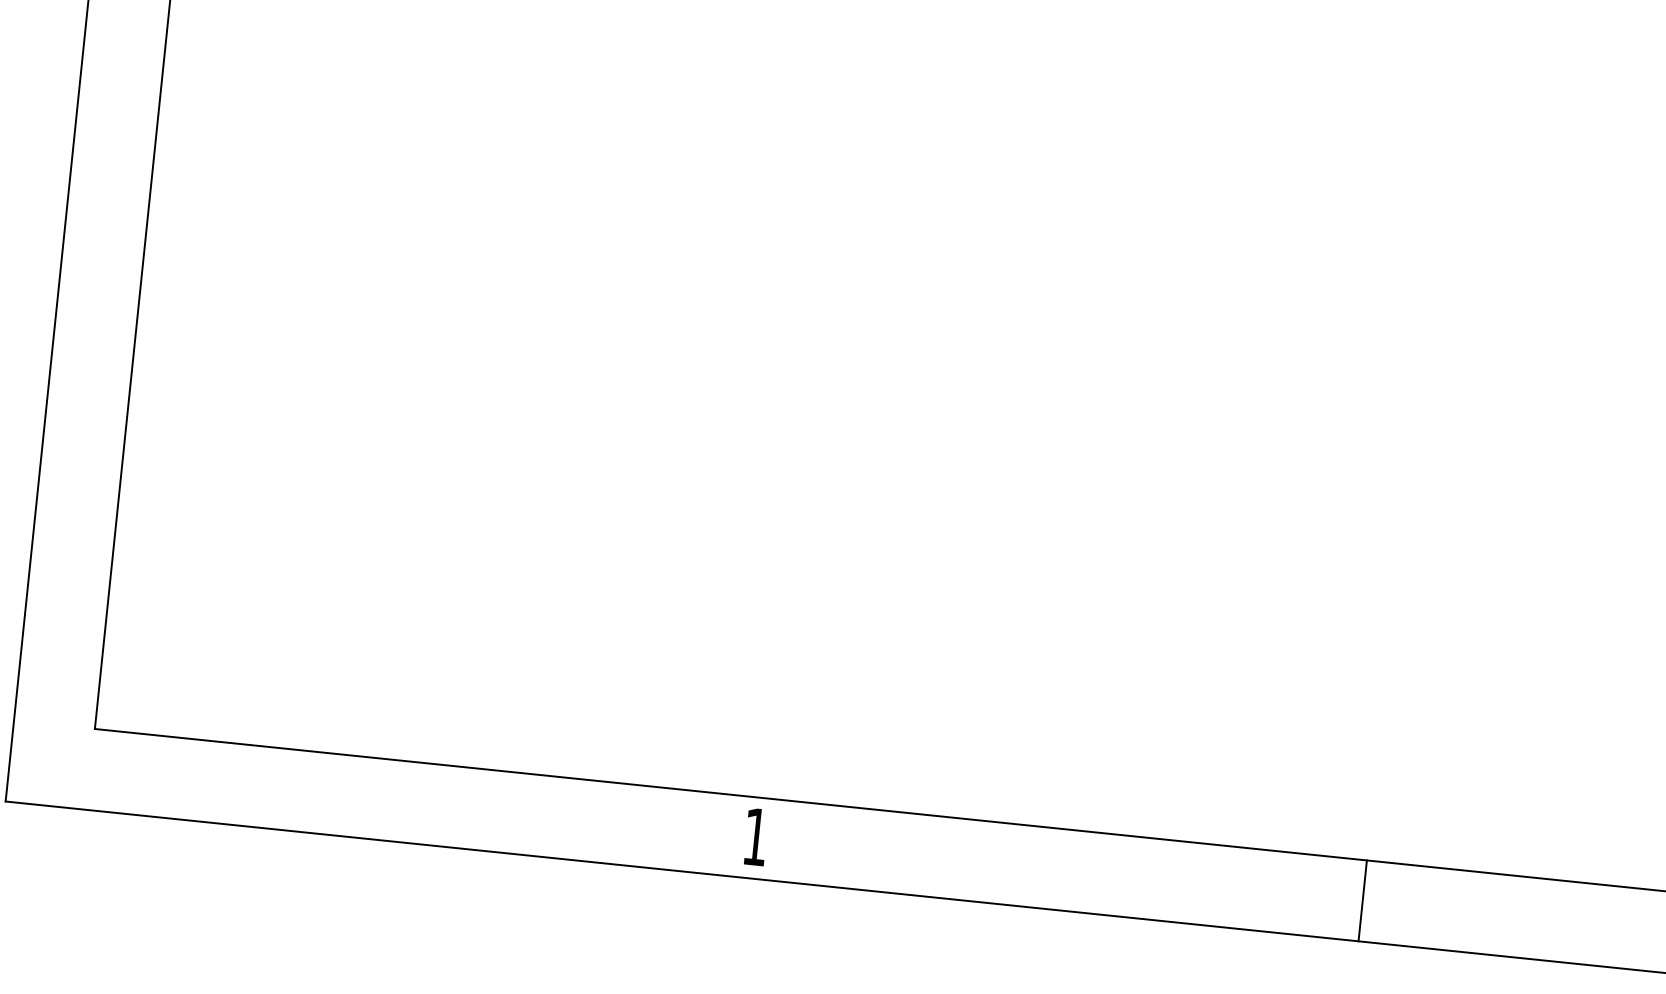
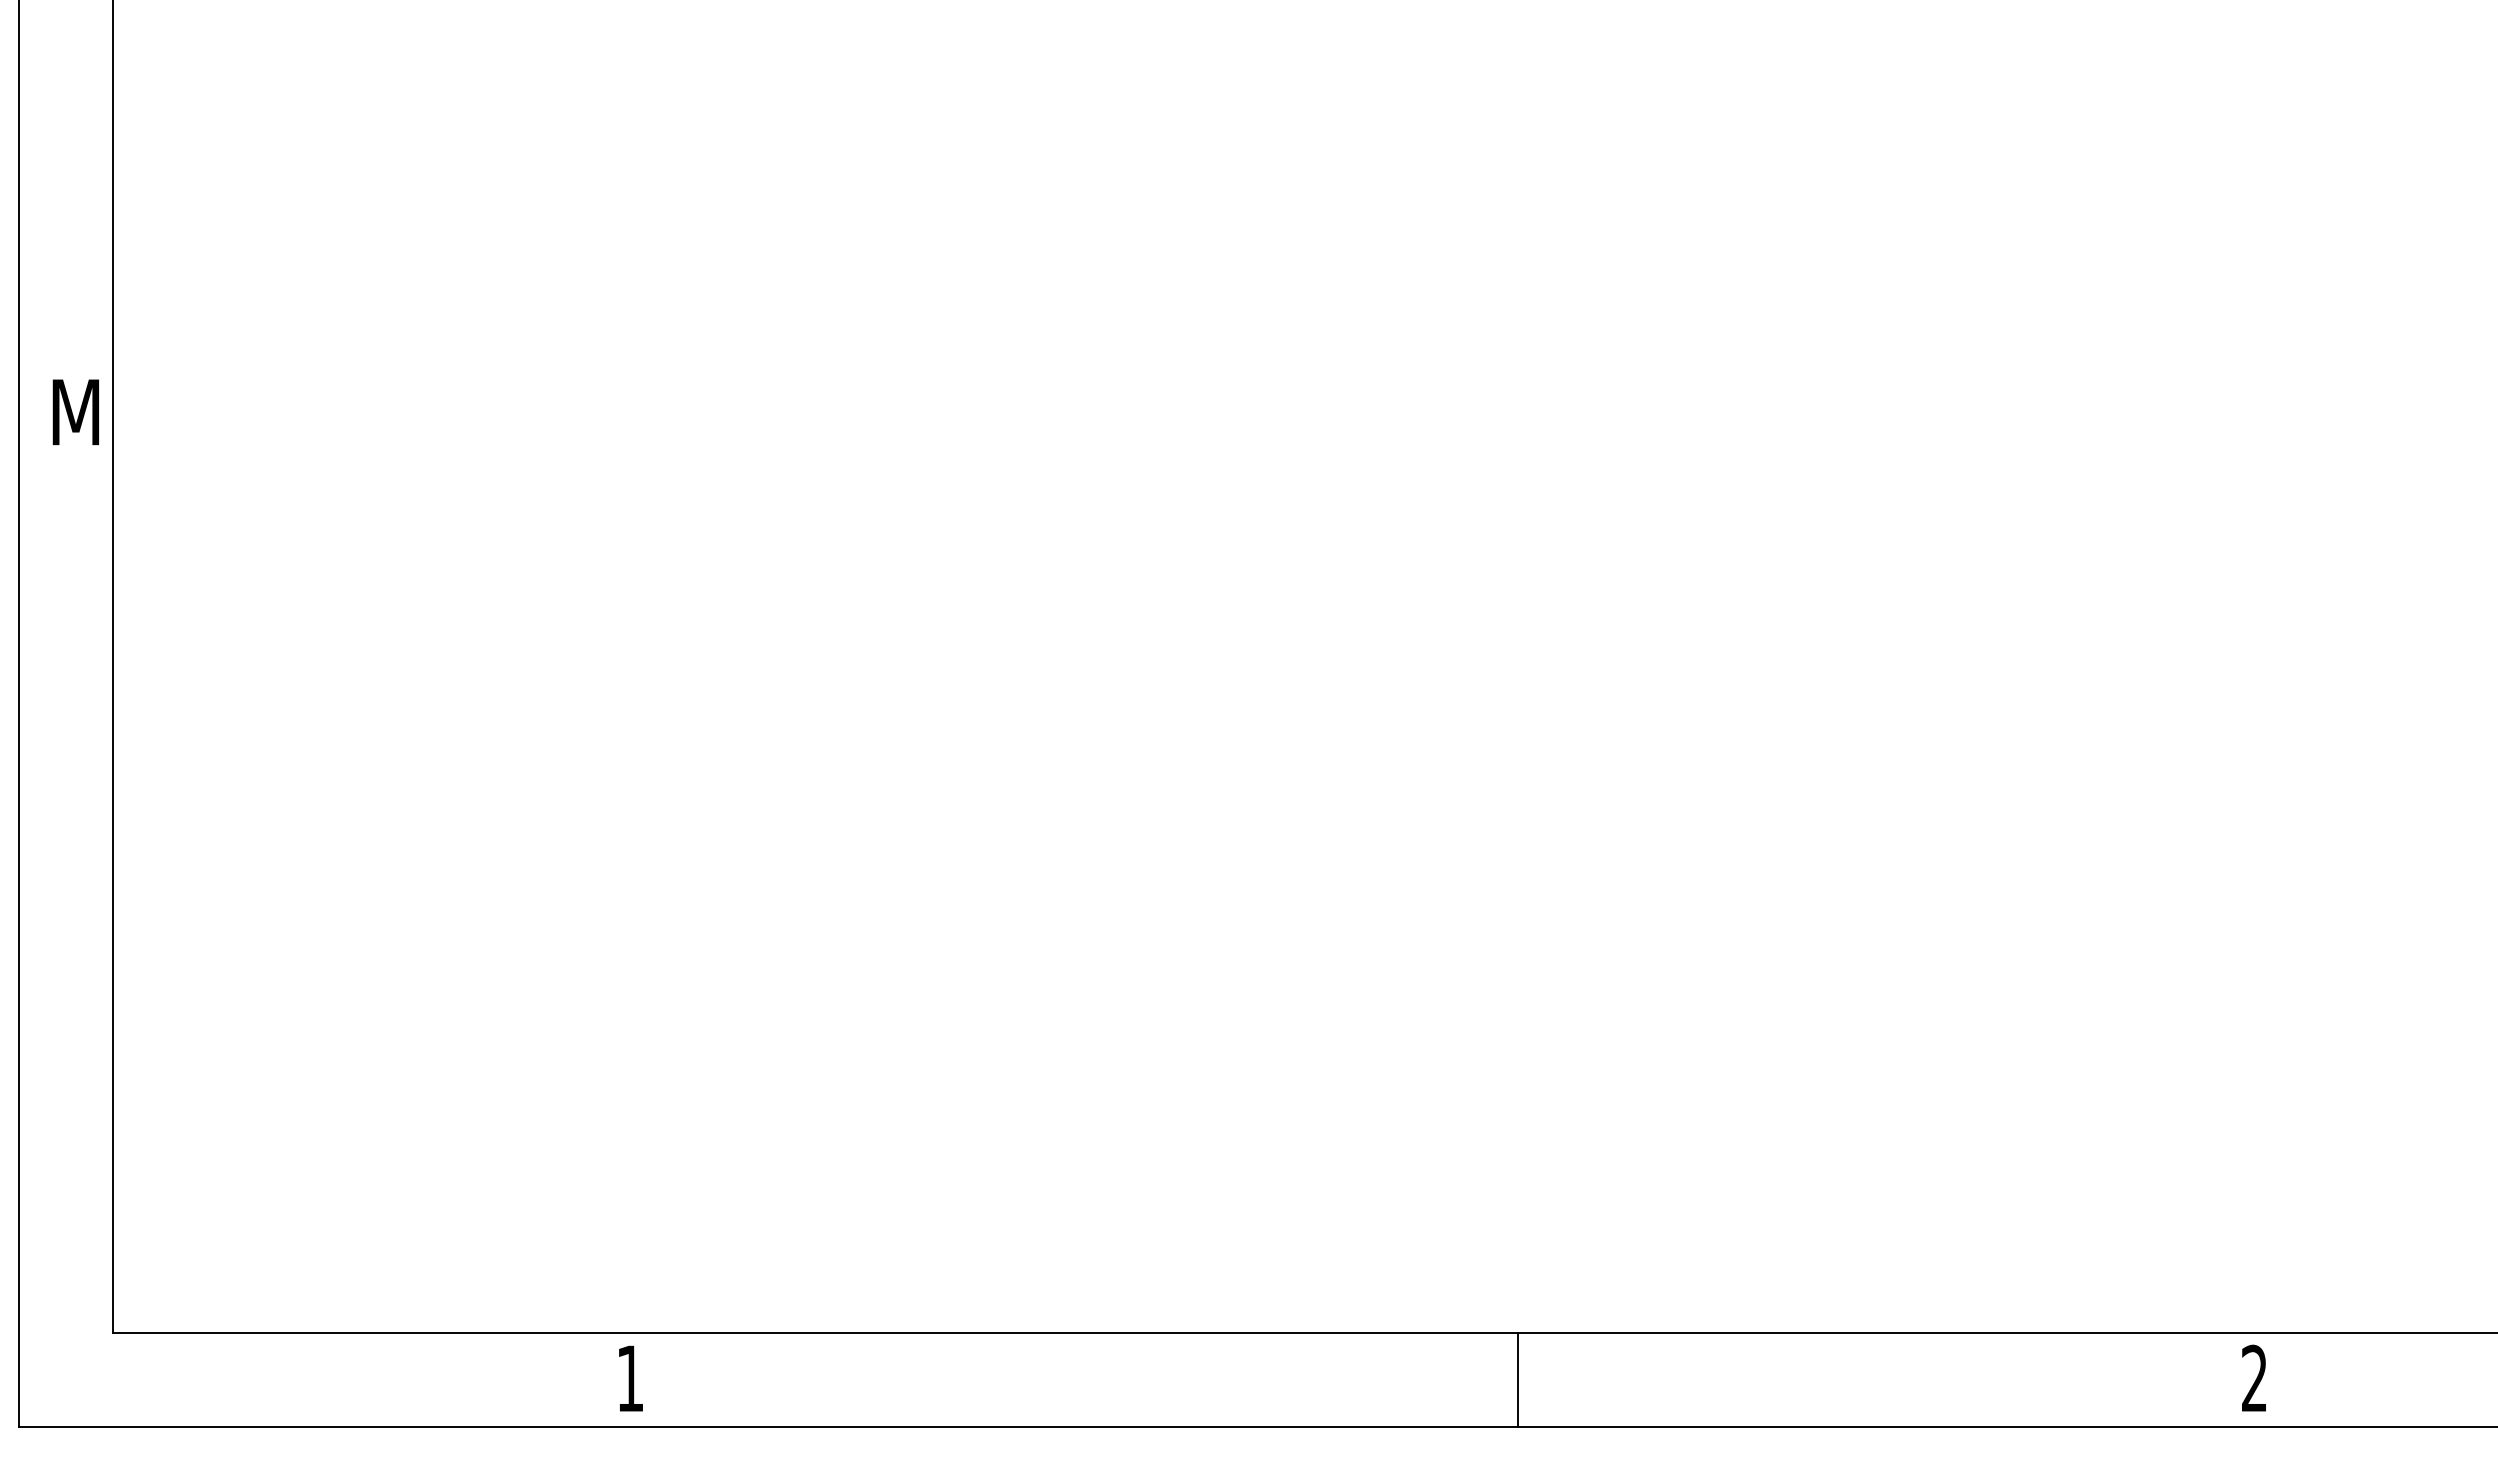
text: (755, 836) -> (630, 1378), moved
line: (1362, 900) -> (1517, 1379), moved

